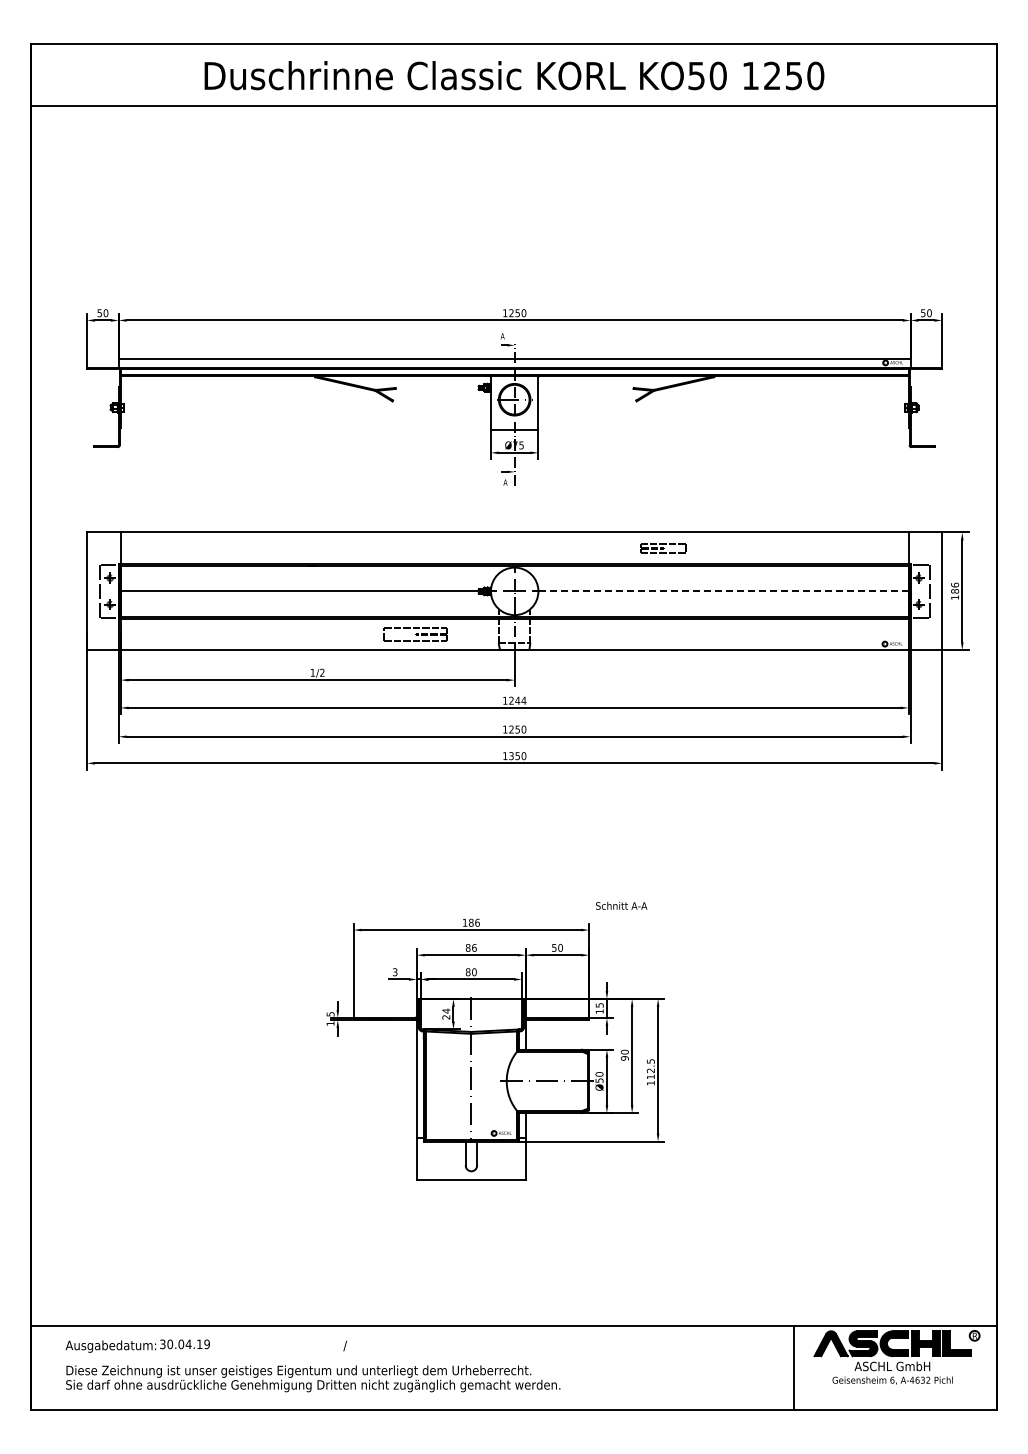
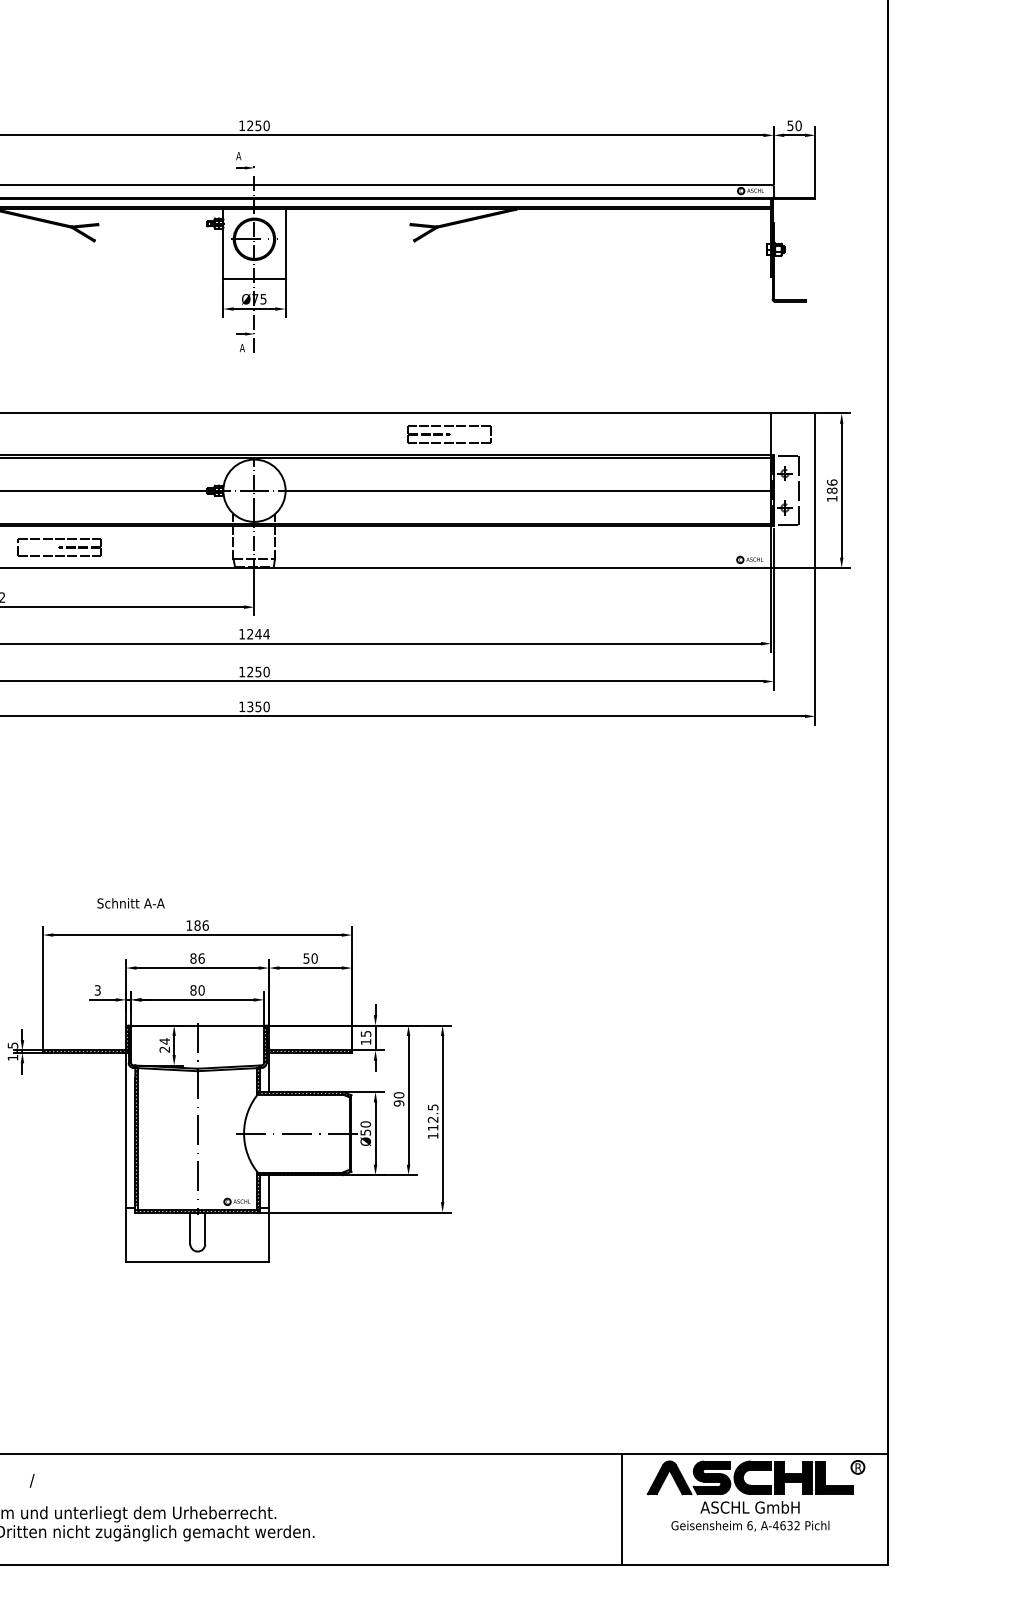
part: (663, 548) -> (449, 434), size x1.43
line: (723, 591) -> (528, 490), dashed -> solid
part: (415, 634) -> (58, 547), moved
text: (621, 905) -> (130, 902), moved

